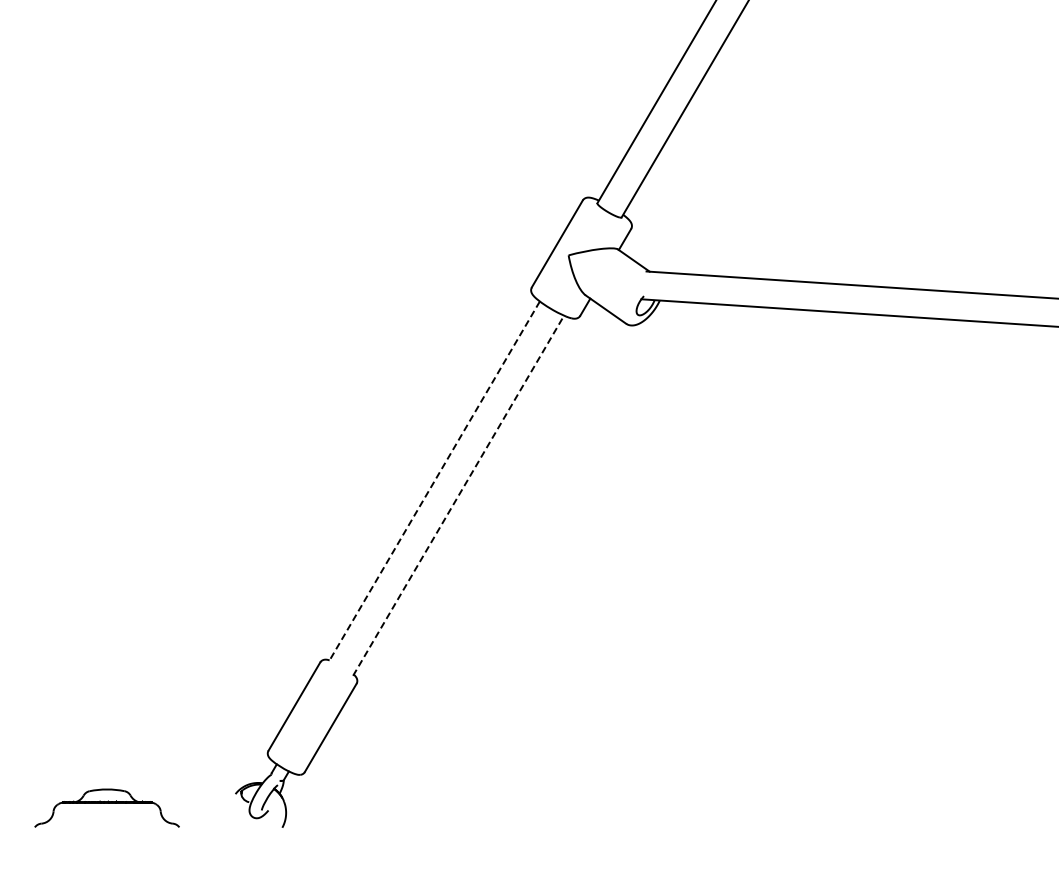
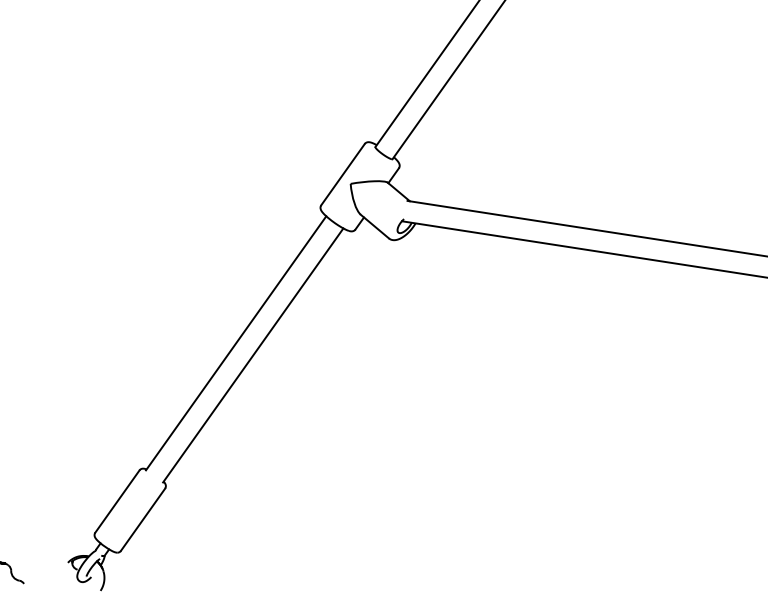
line: (434, 481) -> (236, 343), dashed -> solid
line: (458, 495) -> (253, 355), dashed -> solid

